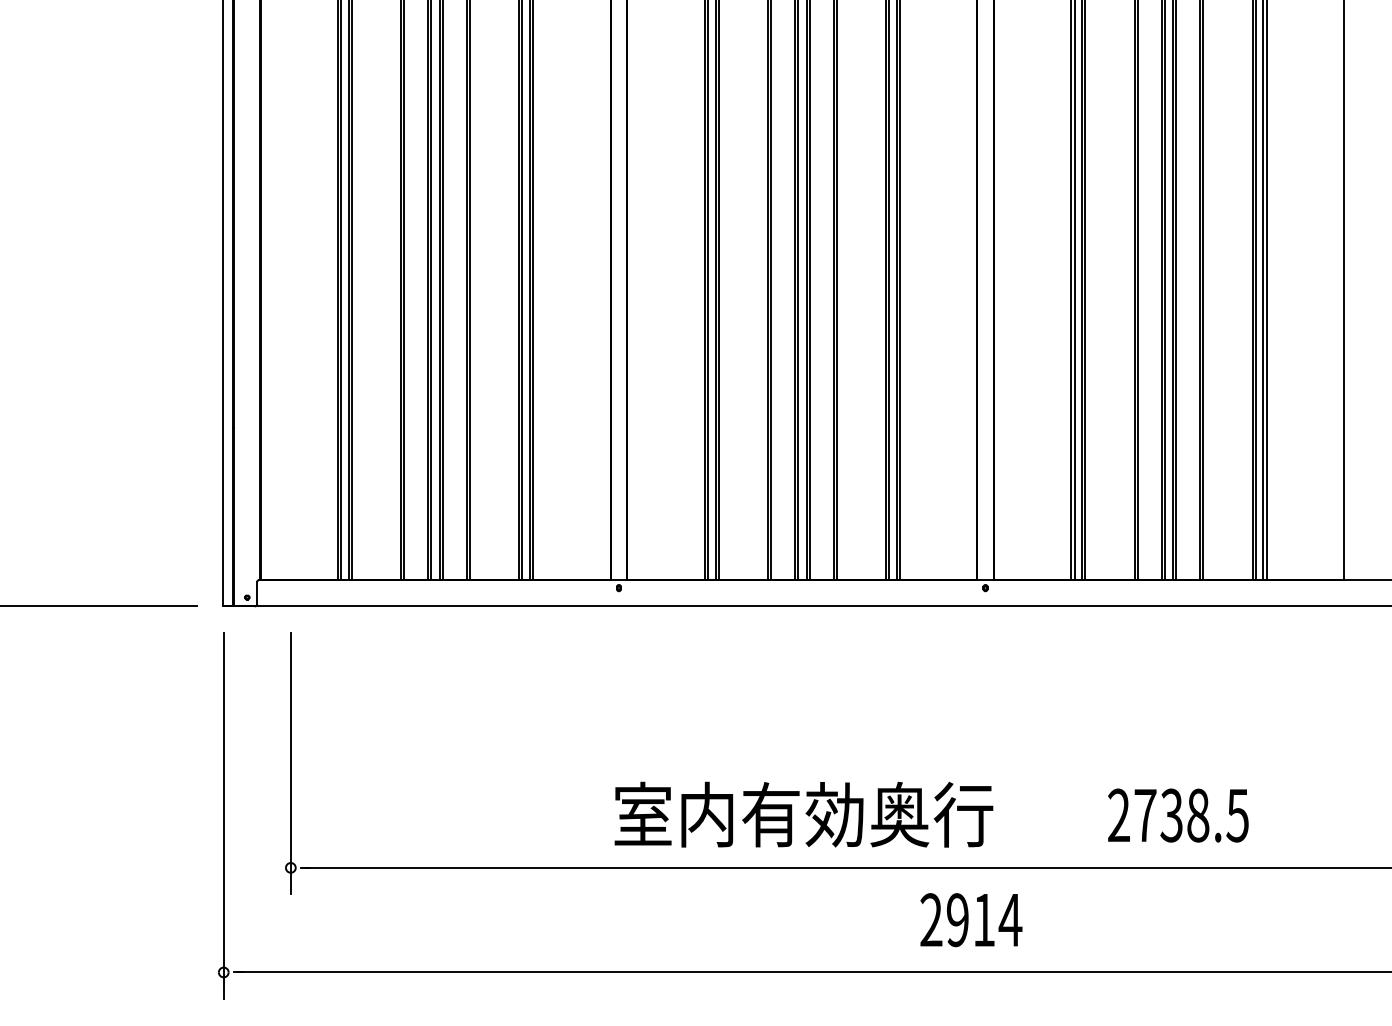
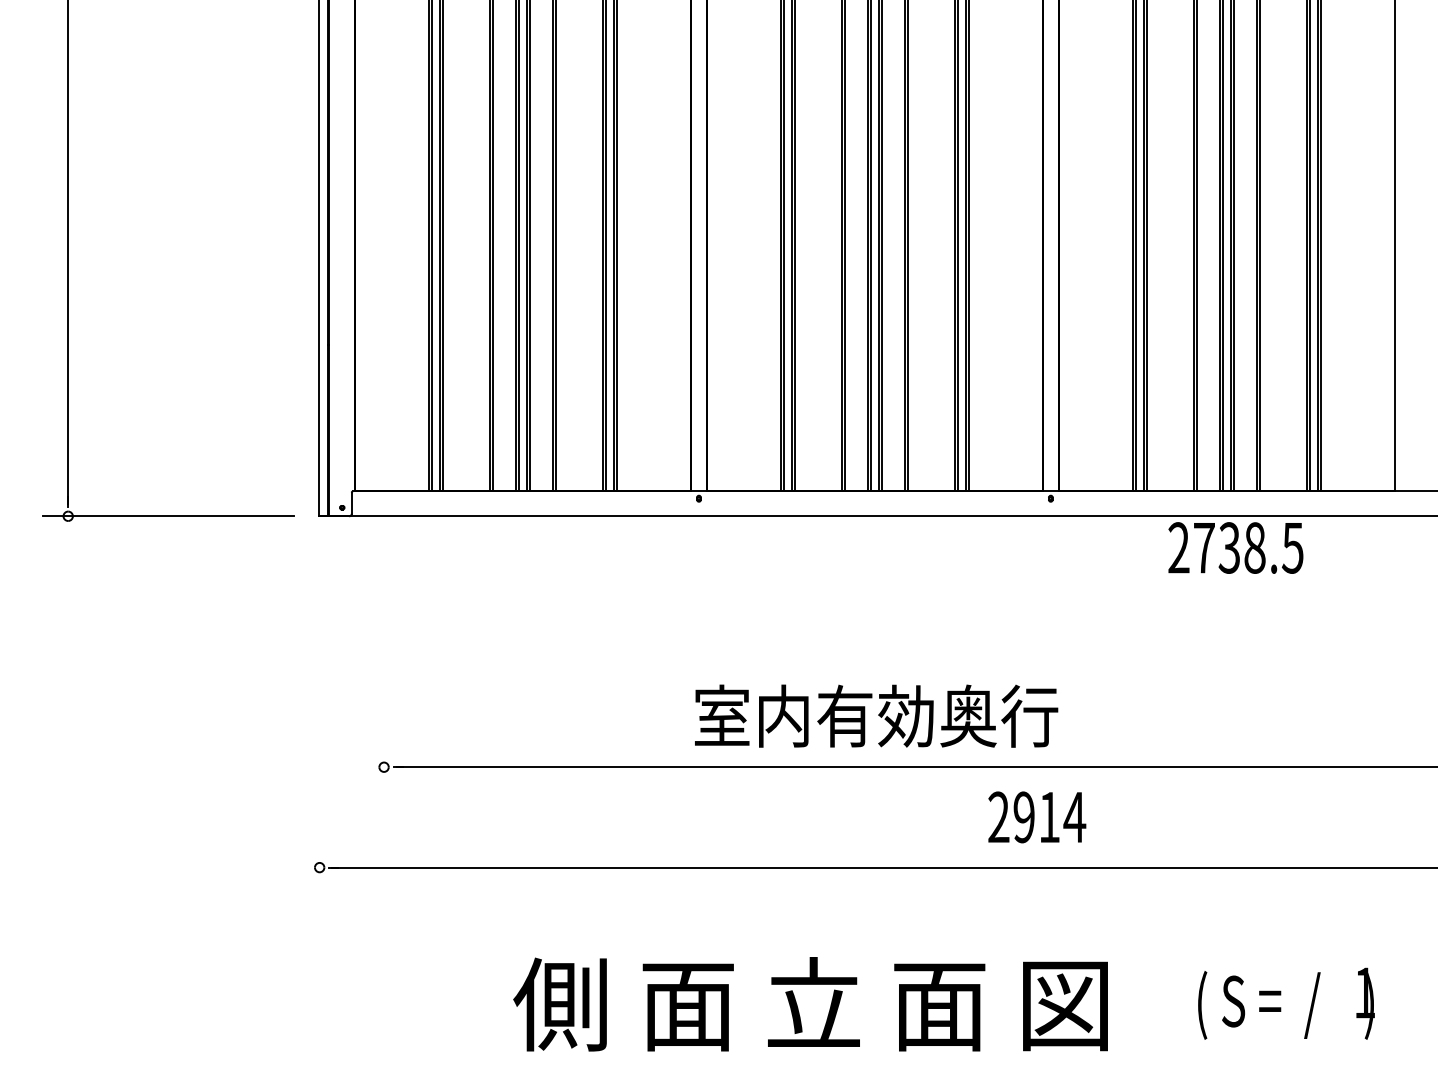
line: (291, 762) -> (384, 666), removed
line: (223, 815) -> (319, 716), removed
text: (1177, 815) -> (1235, 547), moved

